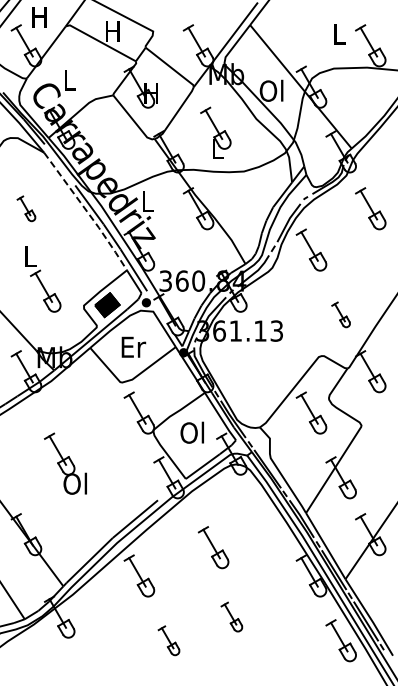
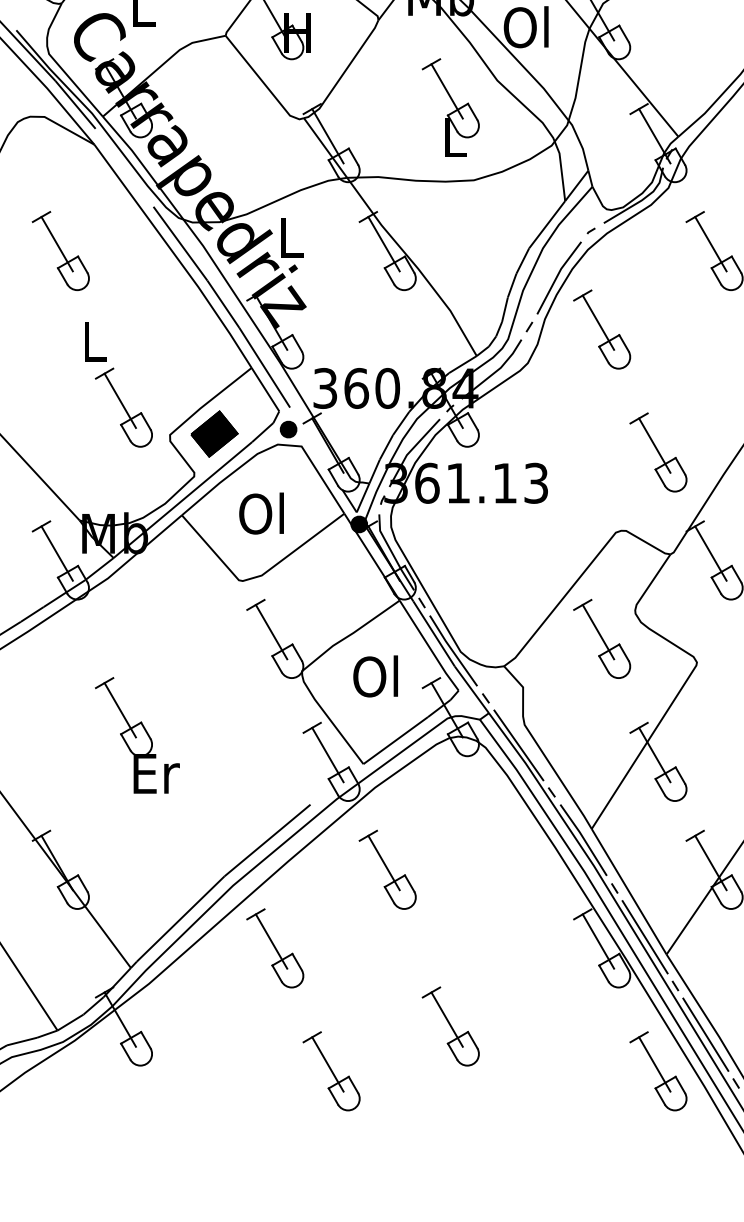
part: (215, 132) -> (450, 106), moved
part: (26, 208) -> (60, 250), size x1.67
line: (87, 212) -> (176, 258), dashed -> solid
part: (43, 279) -> (119, 385), moved
part: (340, 314) -> (657, 451), size x1.67
text: (133, 347) -> (264, 514), Er -> Ol
text: (76, 483) -> (155, 772), Ol -> Er
part: (213, 547) -> (387, 869), moved
part: (231, 616) -> (450, 1025), size x1.43
part: (168, 640) -> (330, 1070), size x1.43

